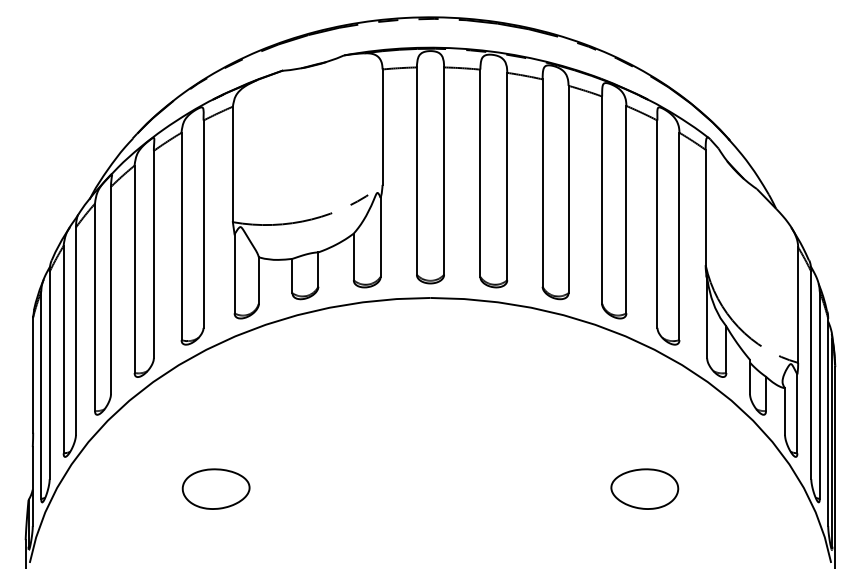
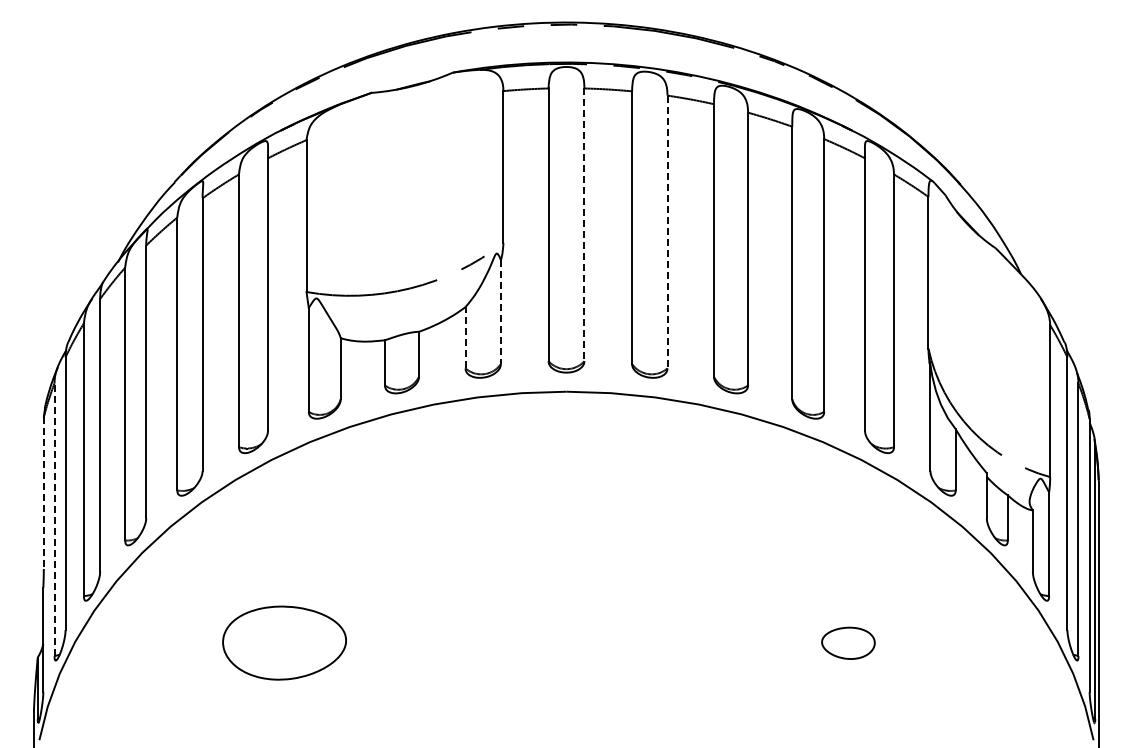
line: (444, 171) -> (584, 225), solid -> dashed
line: (507, 176) -> (667, 232), solid -> dashed
line: (380, 237) -> (500, 312), solid -> dashed
line: (353, 256) -> (465, 337), solid -> dashed
line: (32, 375) -> (43, 493), solid -> dashed
line: (41, 395) -> (54, 519), solid -> dashed
part: (216, 489) -> (284, 643), size x1.4
part: (644, 489) -> (848, 643), size x0.6

